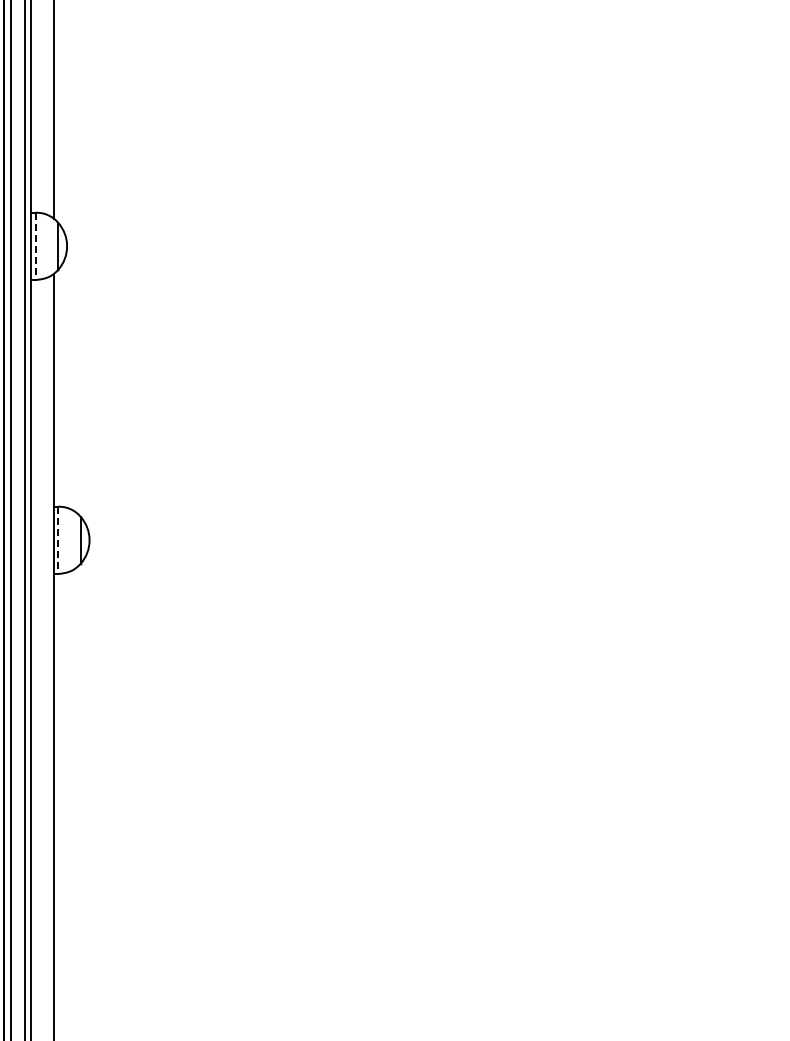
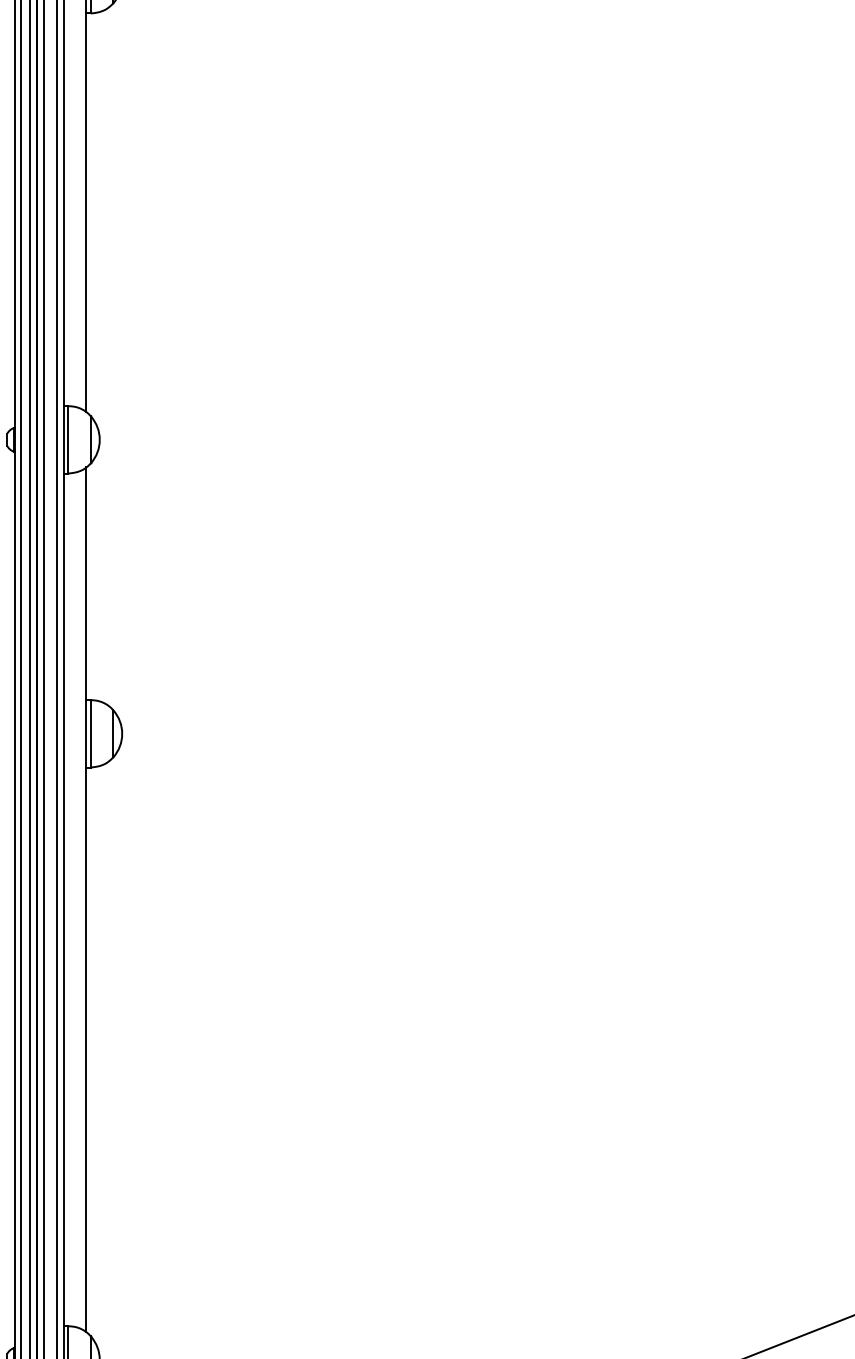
line: (35, 245) -> (68, 439), dashed -> solid
line: (57, 539) -> (90, 733), dashed -> solid

